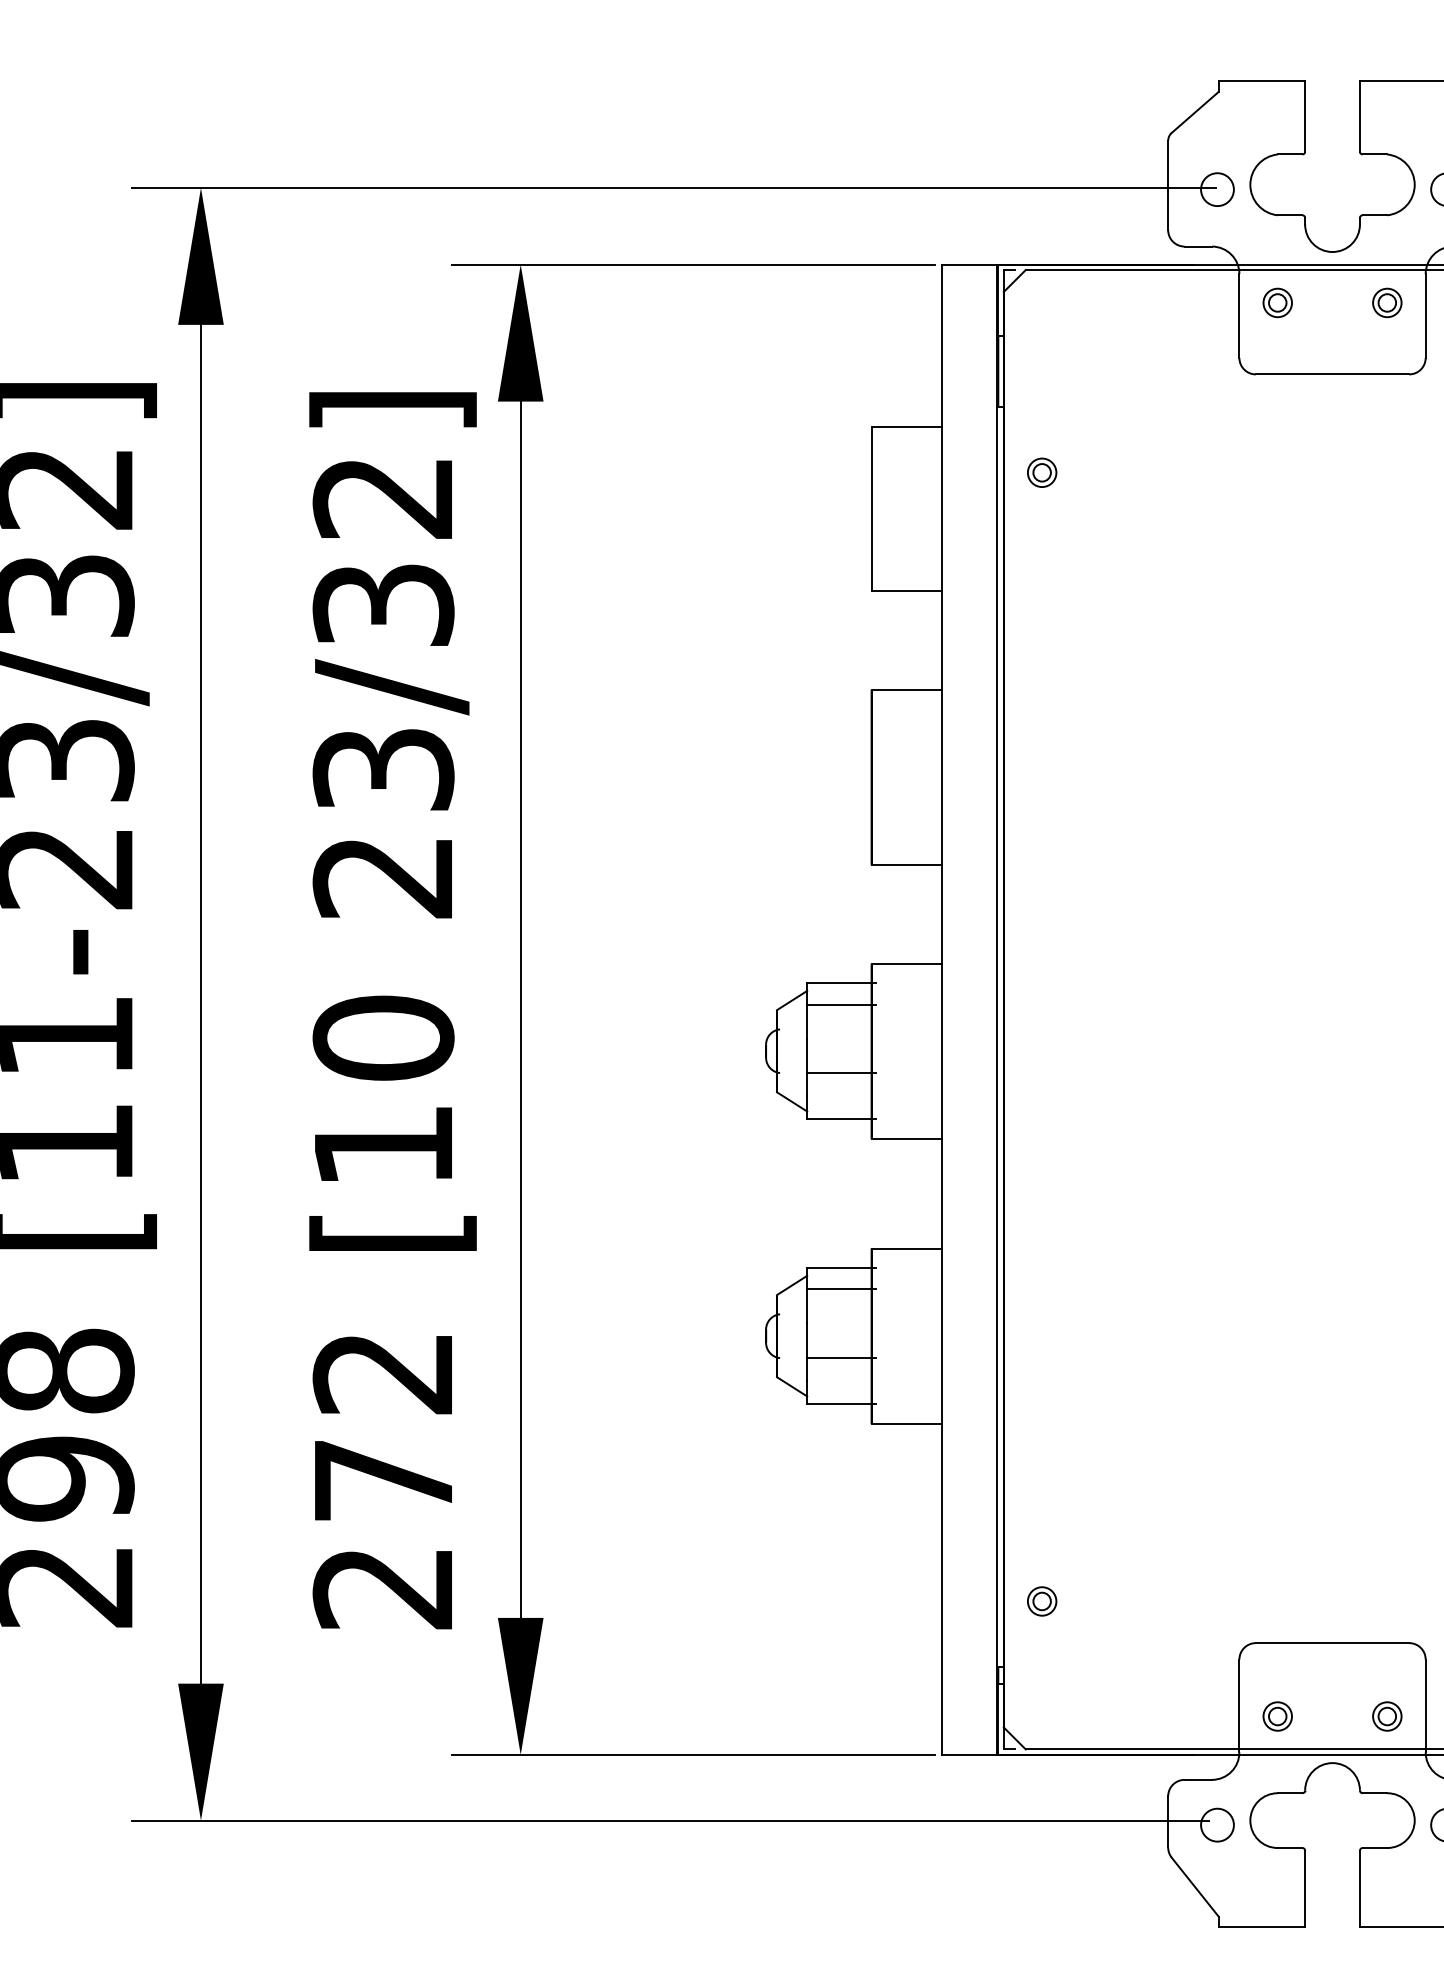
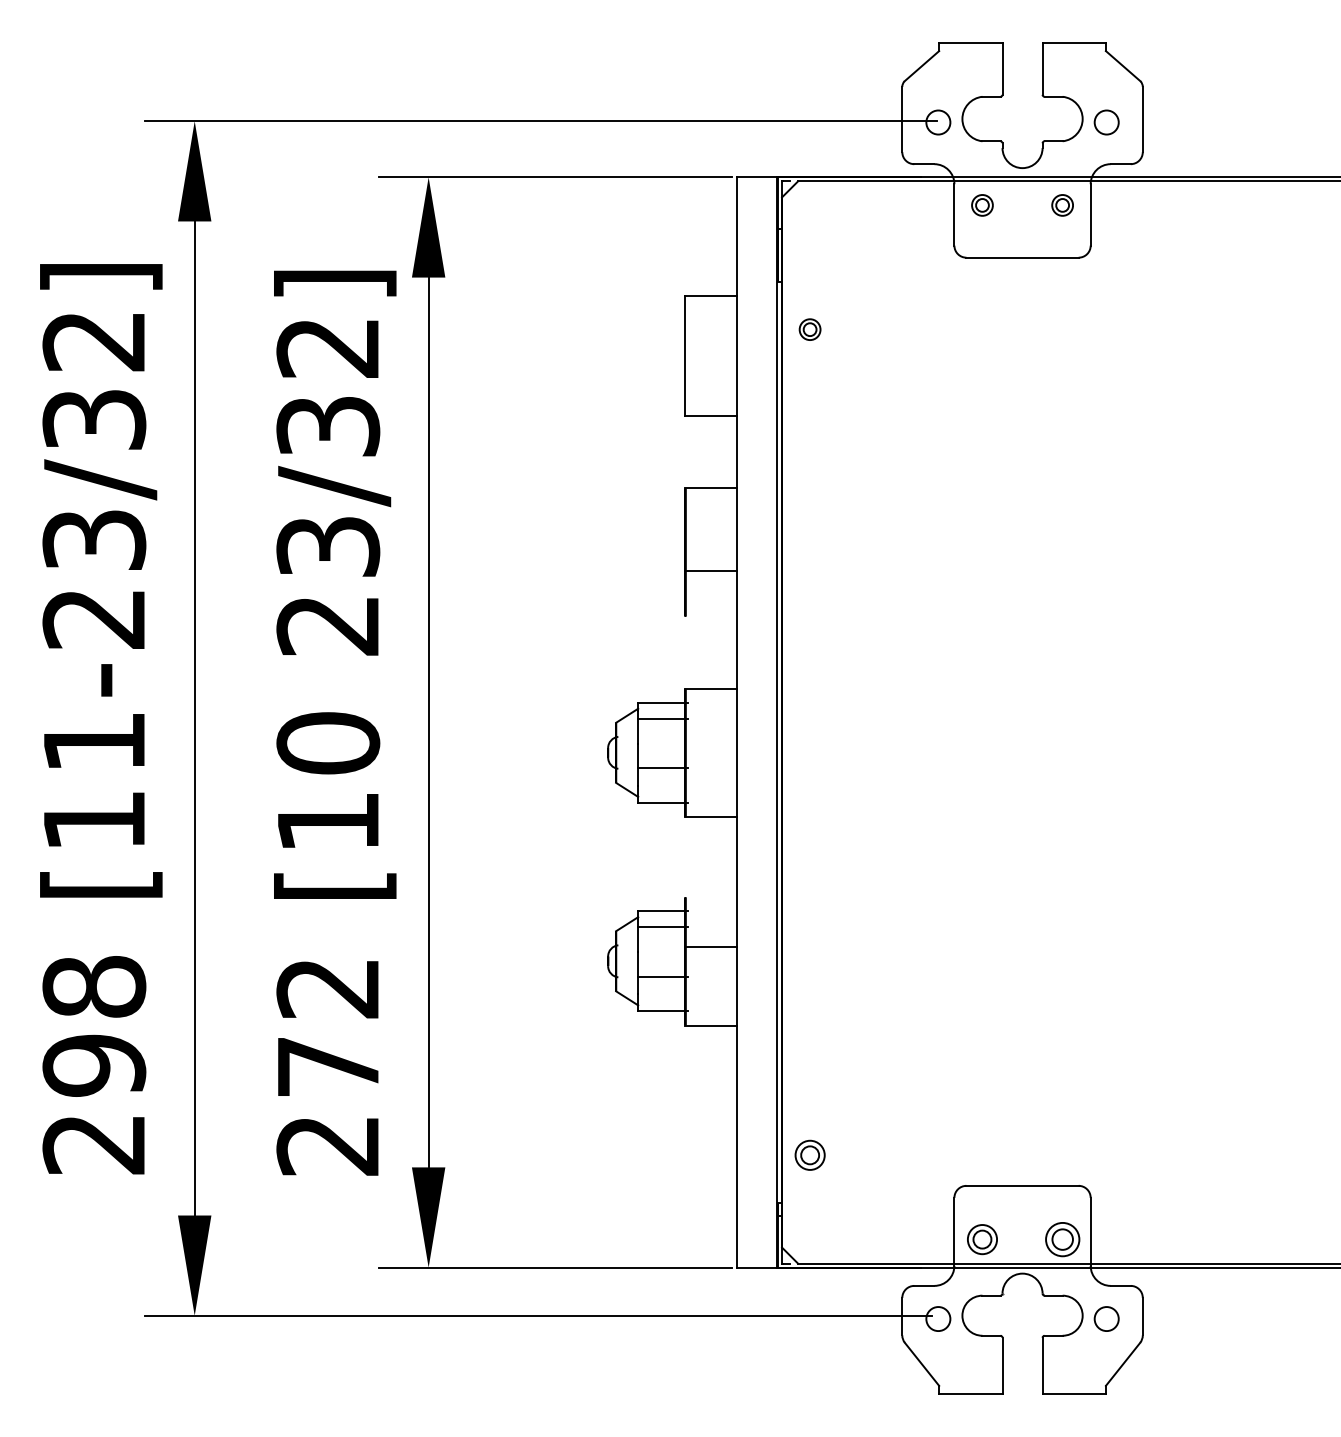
line: (905, 864) -> (710, 570), moved
line: (905, 1248) -> (710, 947), moved
part: (1041, 1601) -> (809, 1155), size x1.4
part: (1277, 1716) -> (982, 1239), size x1.4
part: (1387, 1716) -> (1062, 1239), size x1.6

